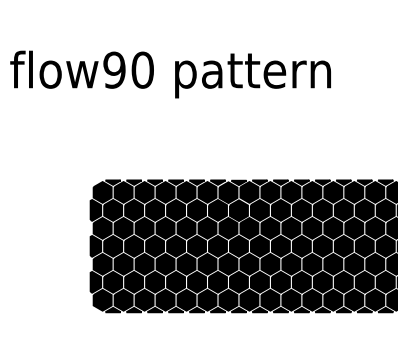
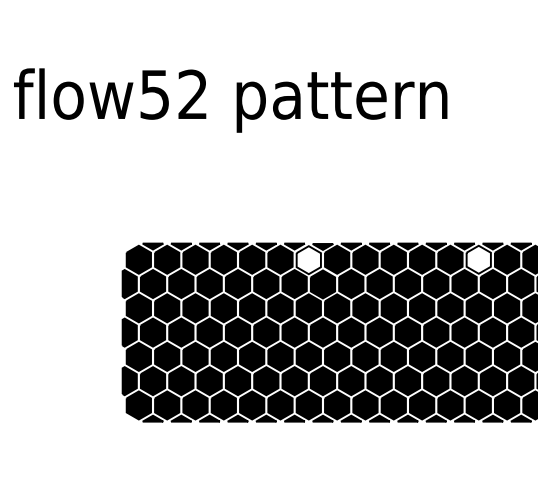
text: (128, 69) -> (173, 93), flow90 -> flow52
fill: (228, 192) -> (308, 259), removed
fill: (354, 192) -> (479, 259), removed

